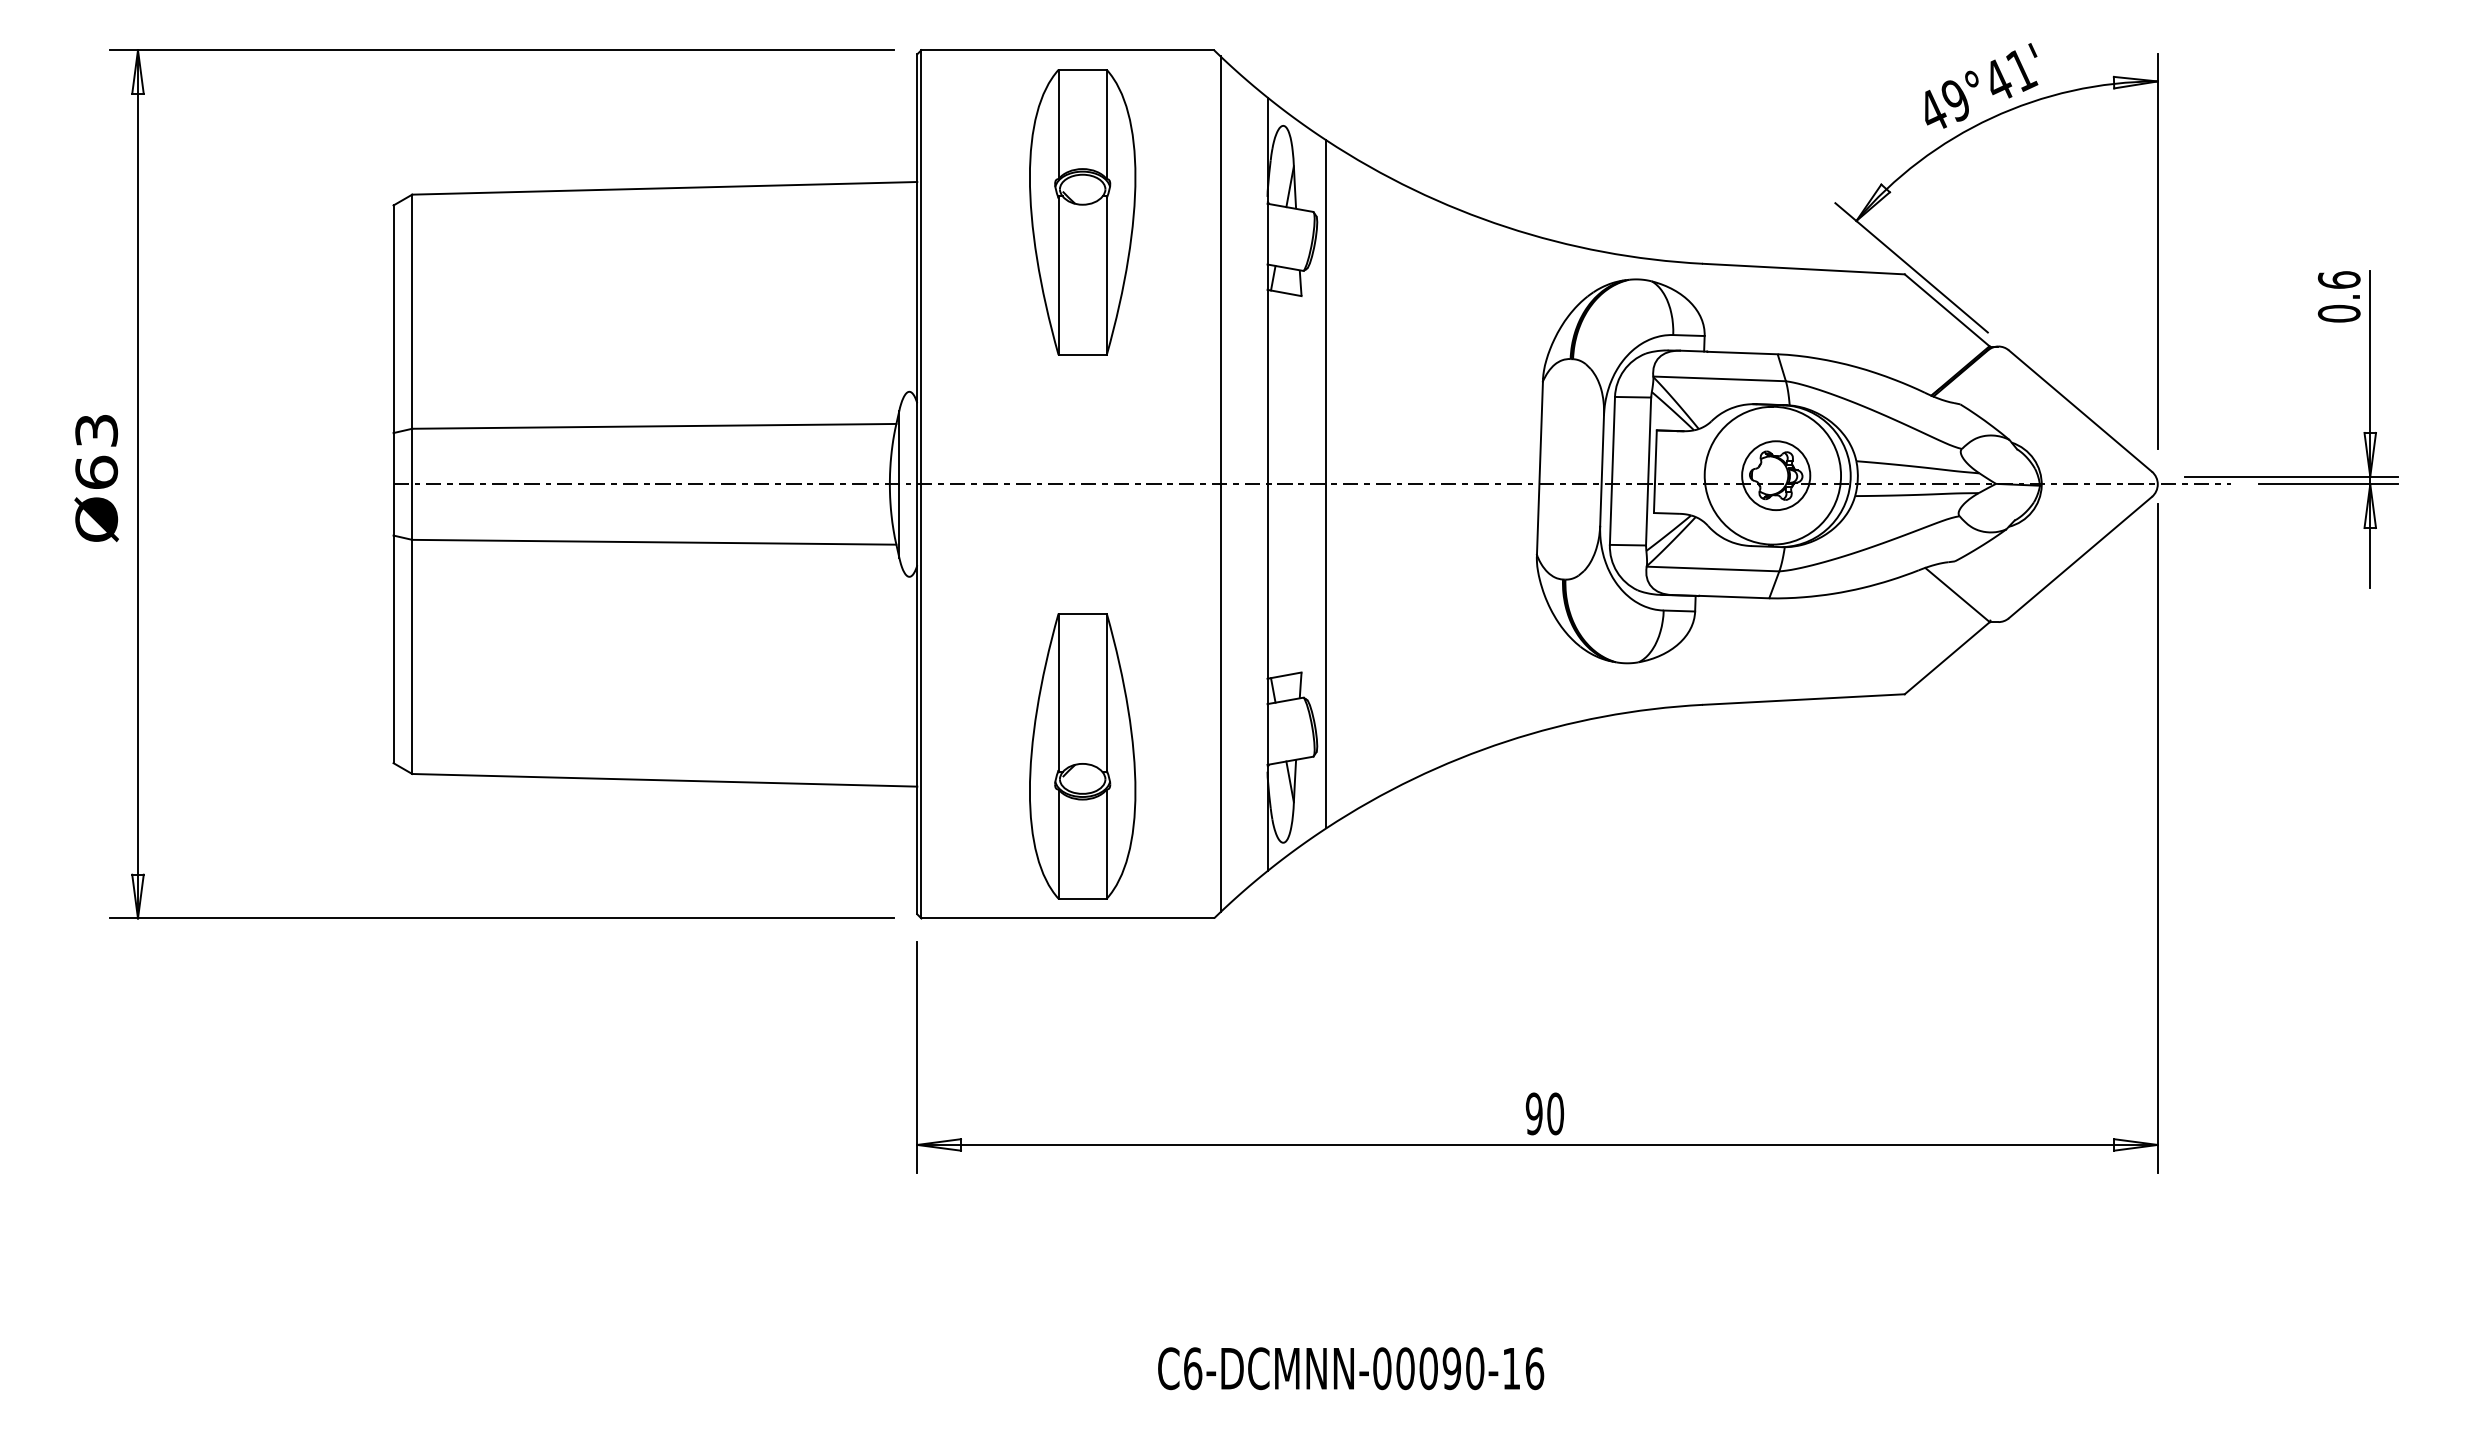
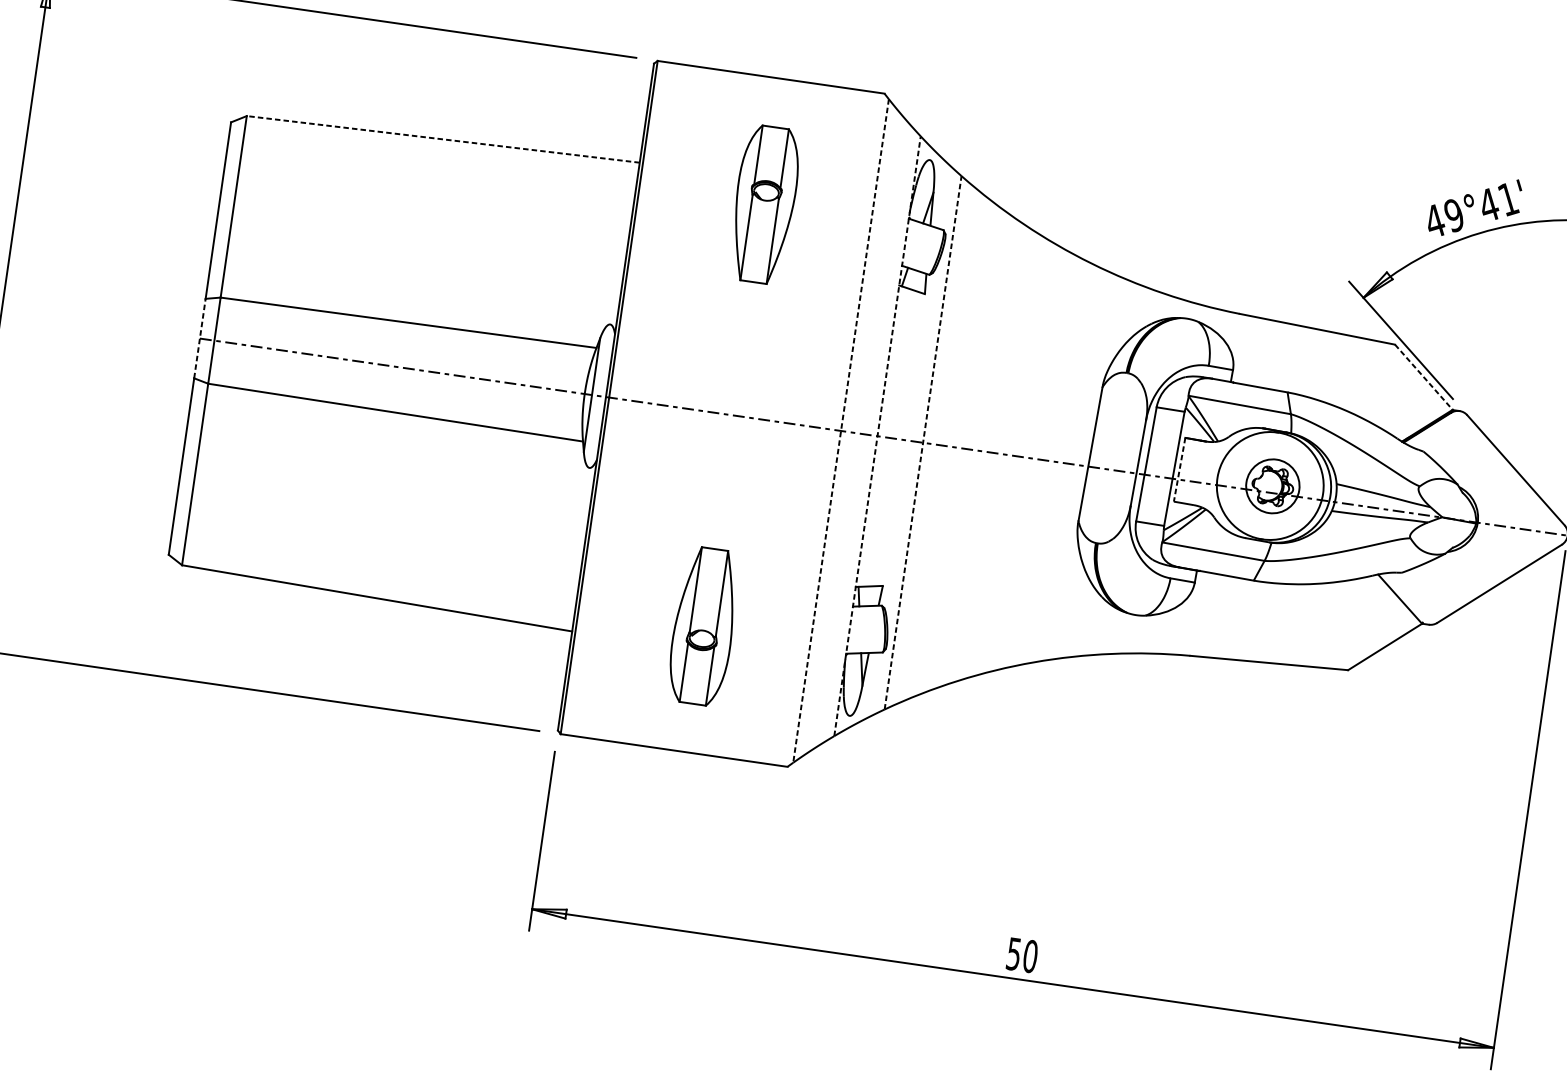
line: (664, 188) -> (443, 139), solid -> dashed
part: (1082, 212) -> (764, 204), size x0.7
line: (1947, 310) -> (1424, 377), solid -> dashed
line: (1655, 472) -> (1179, 470), solid -> dashed
line: (393, 483) -> (199, 337), solid -> dashed
line: (1326, 483) -> (923, 442), solid -> dashed
line: (1220, 484) -> (841, 431), solid -> dashed
line: (1267, 484) -> (877, 436), solid -> dashed
part: (1082, 756) -> (703, 626), size x0.7
text: (1533, 1113) -> (1013, 953), 90 -> 50

